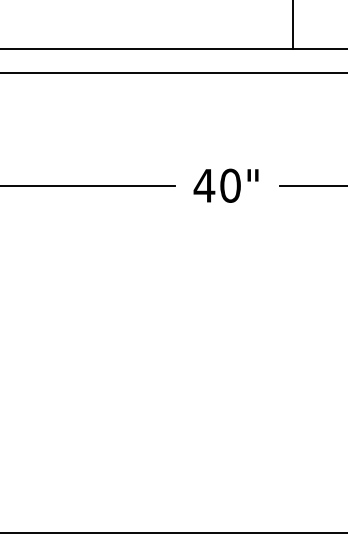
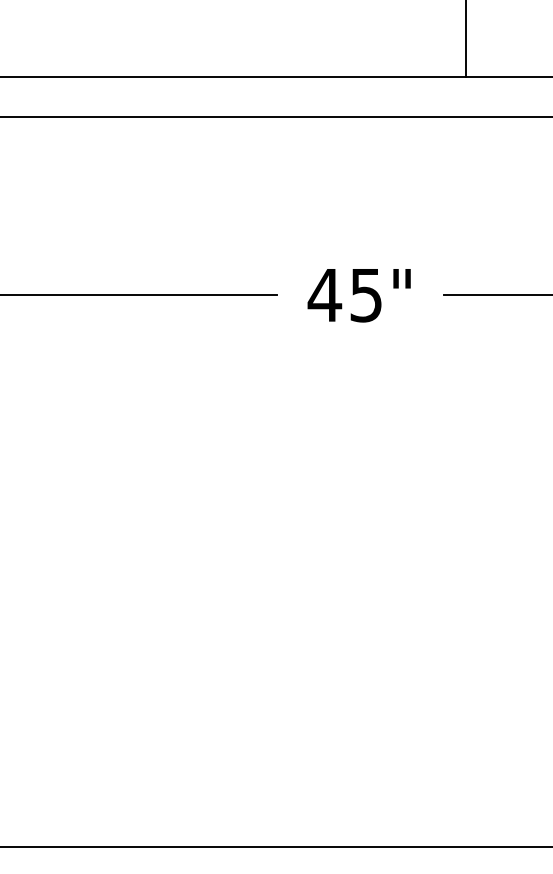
text: (230, 185) -> (366, 294), 40" -> 45"

